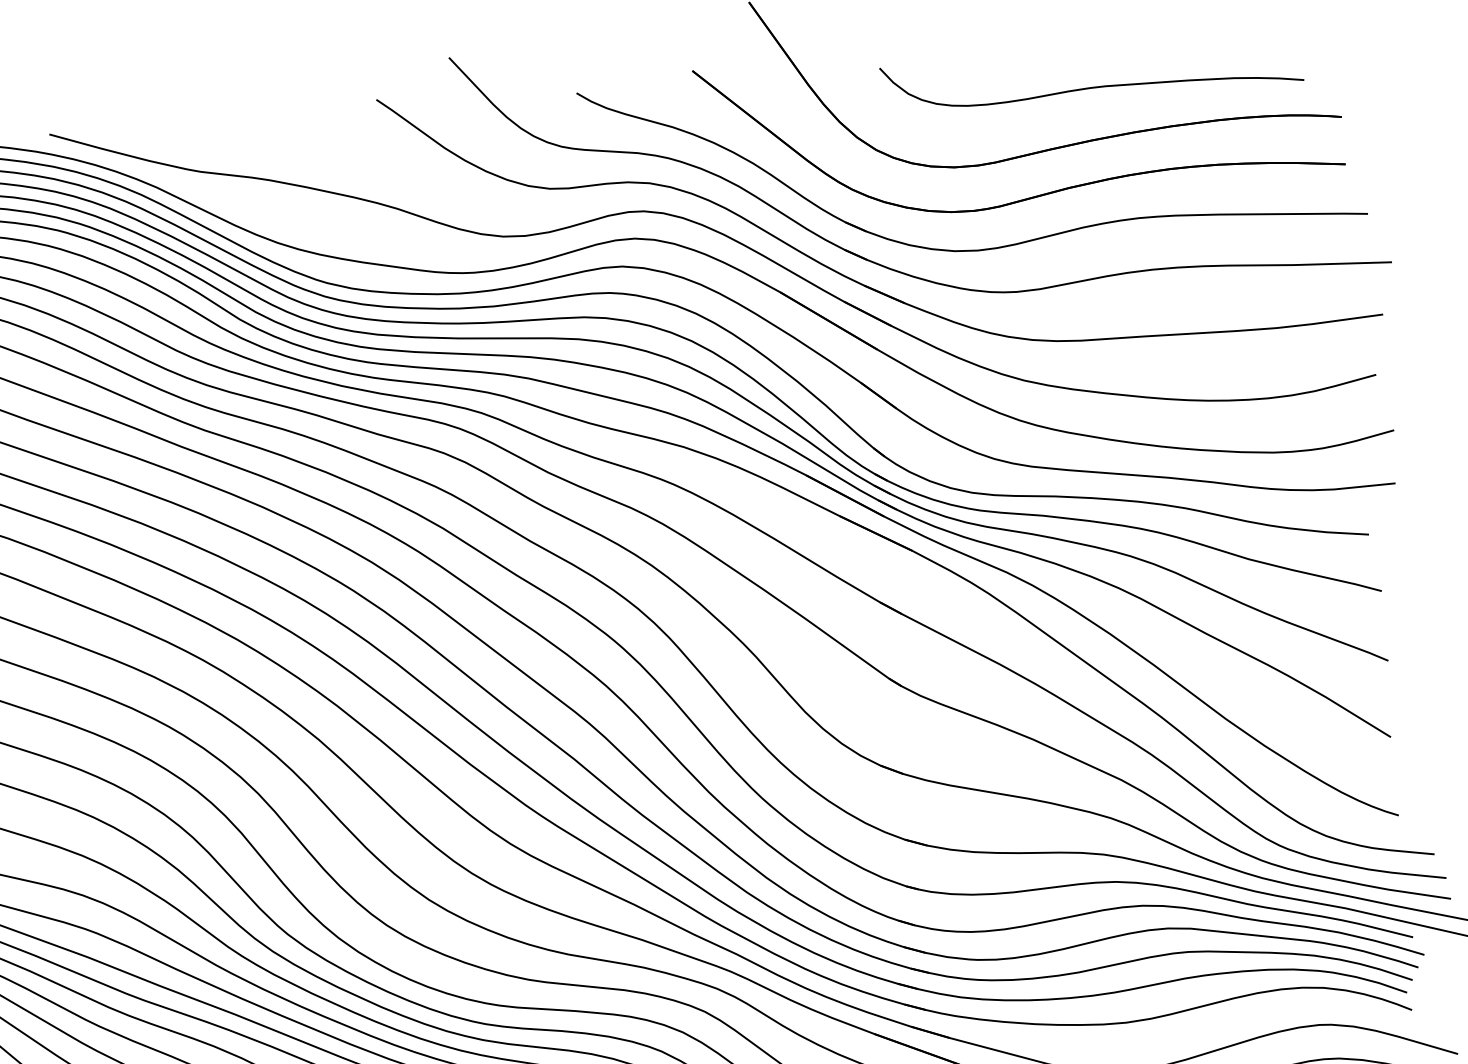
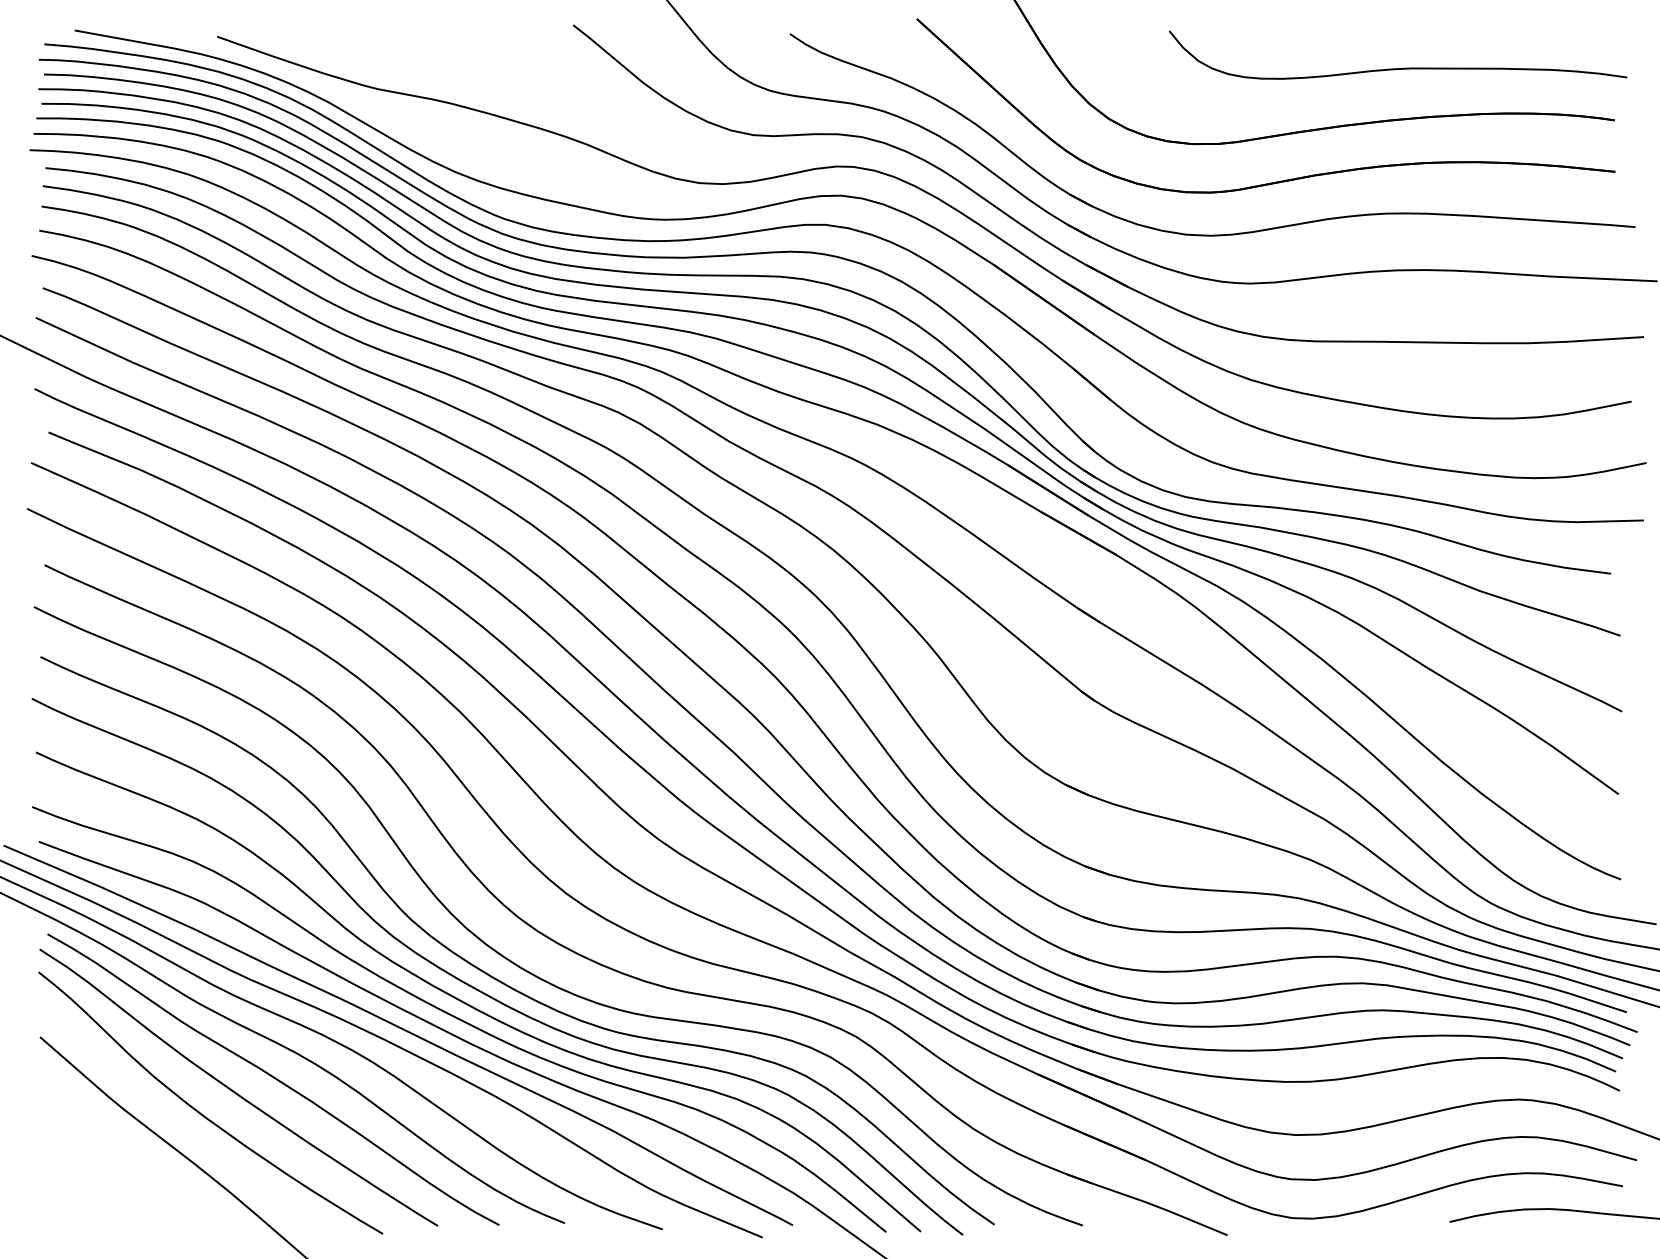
curve: (1092, 87) -> (1397, 68), moved

